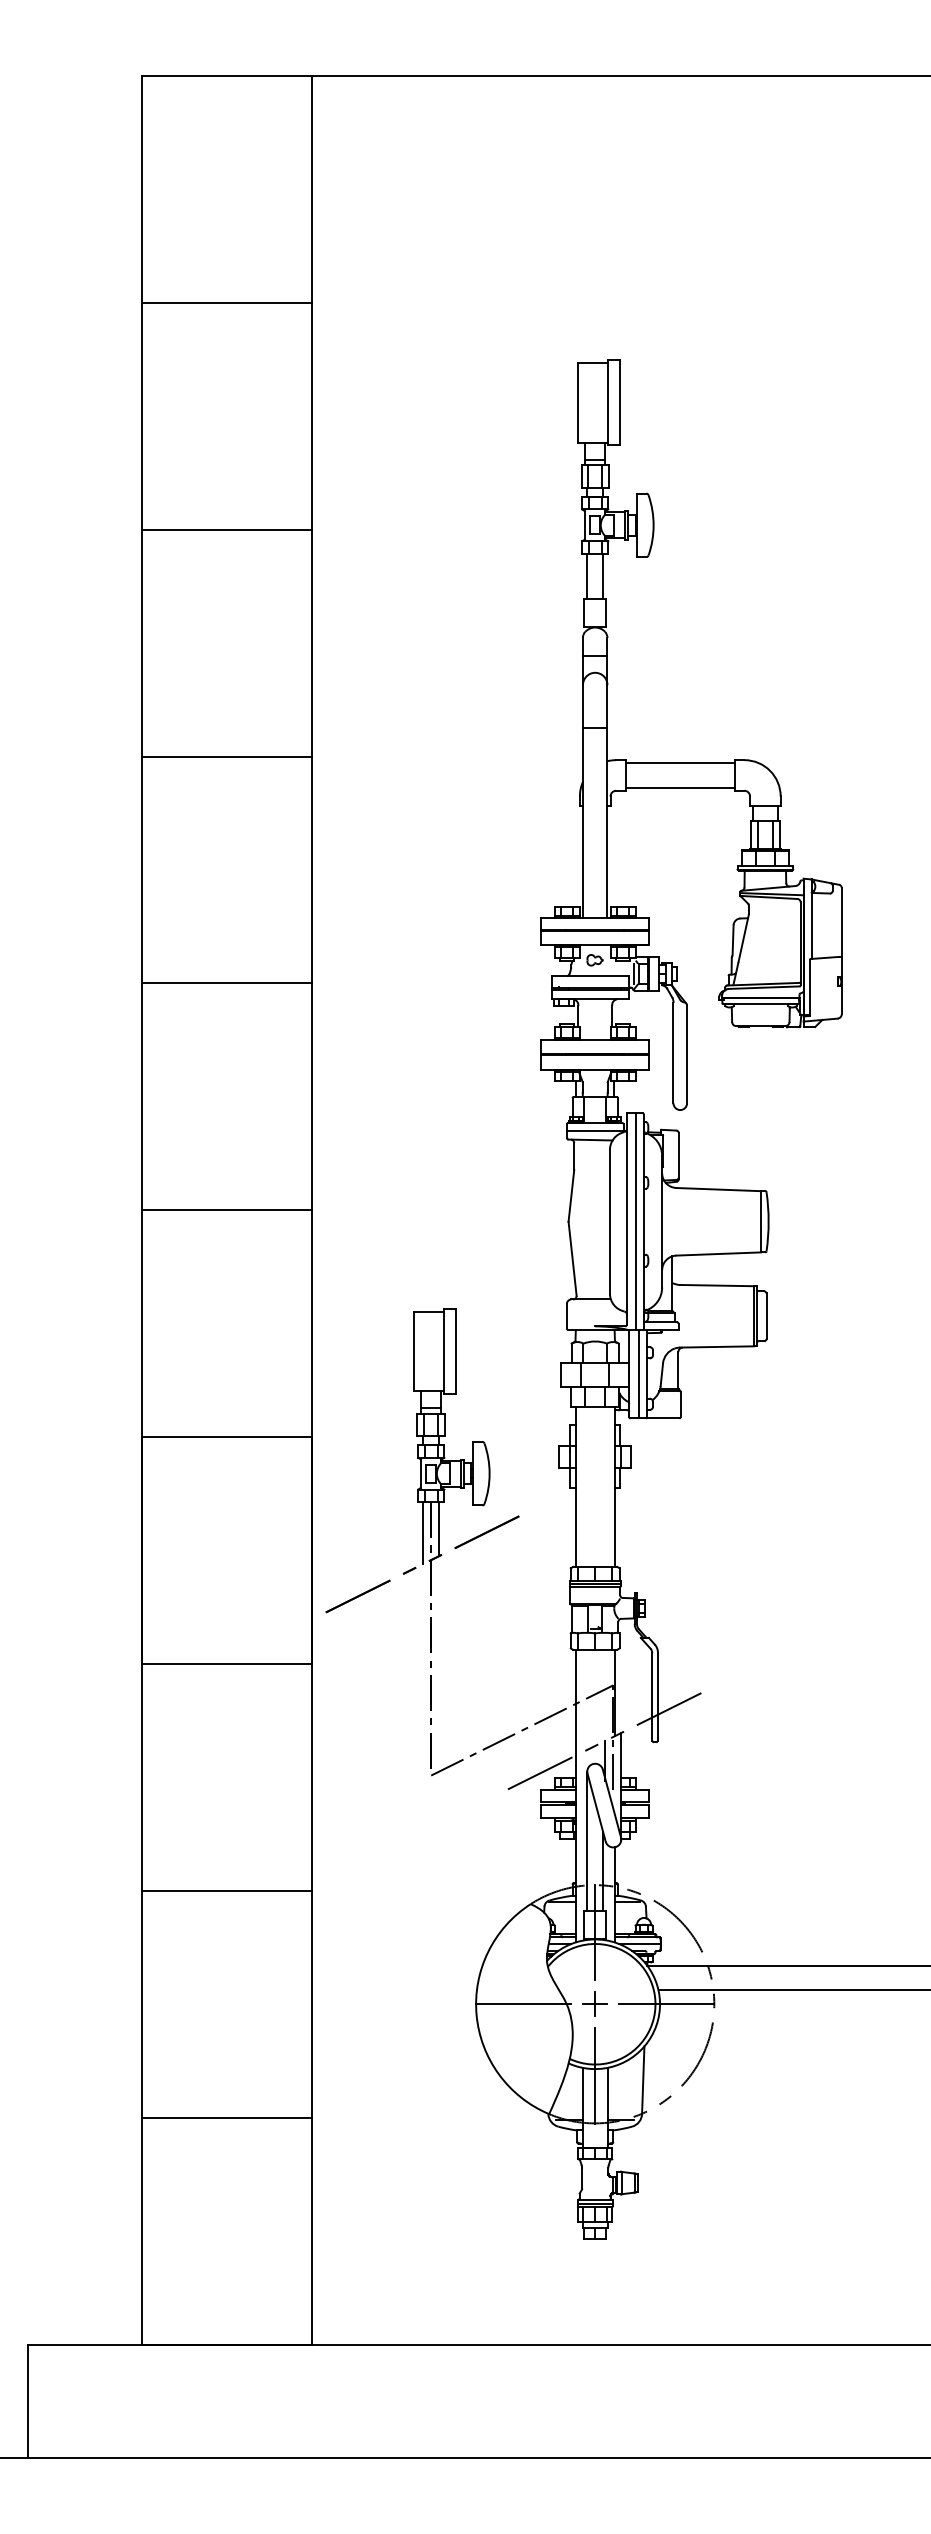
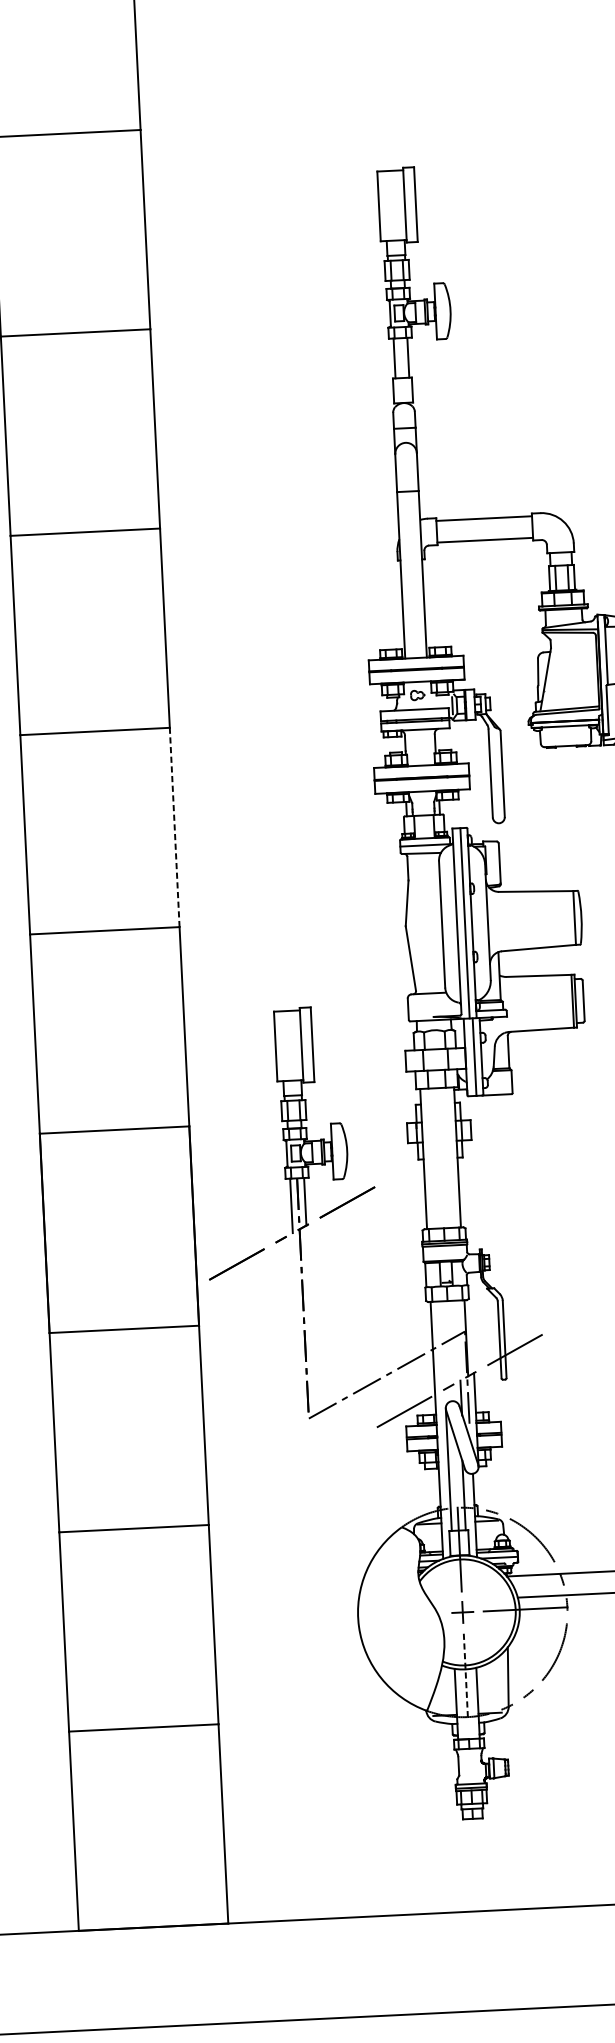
line: (311, 1096) -> (174, 827), solid -> dashed
line: (523, 2004) -> (399, 1615), removed
line: (595, 2075) -> (466, 1675), solid -> dashed

